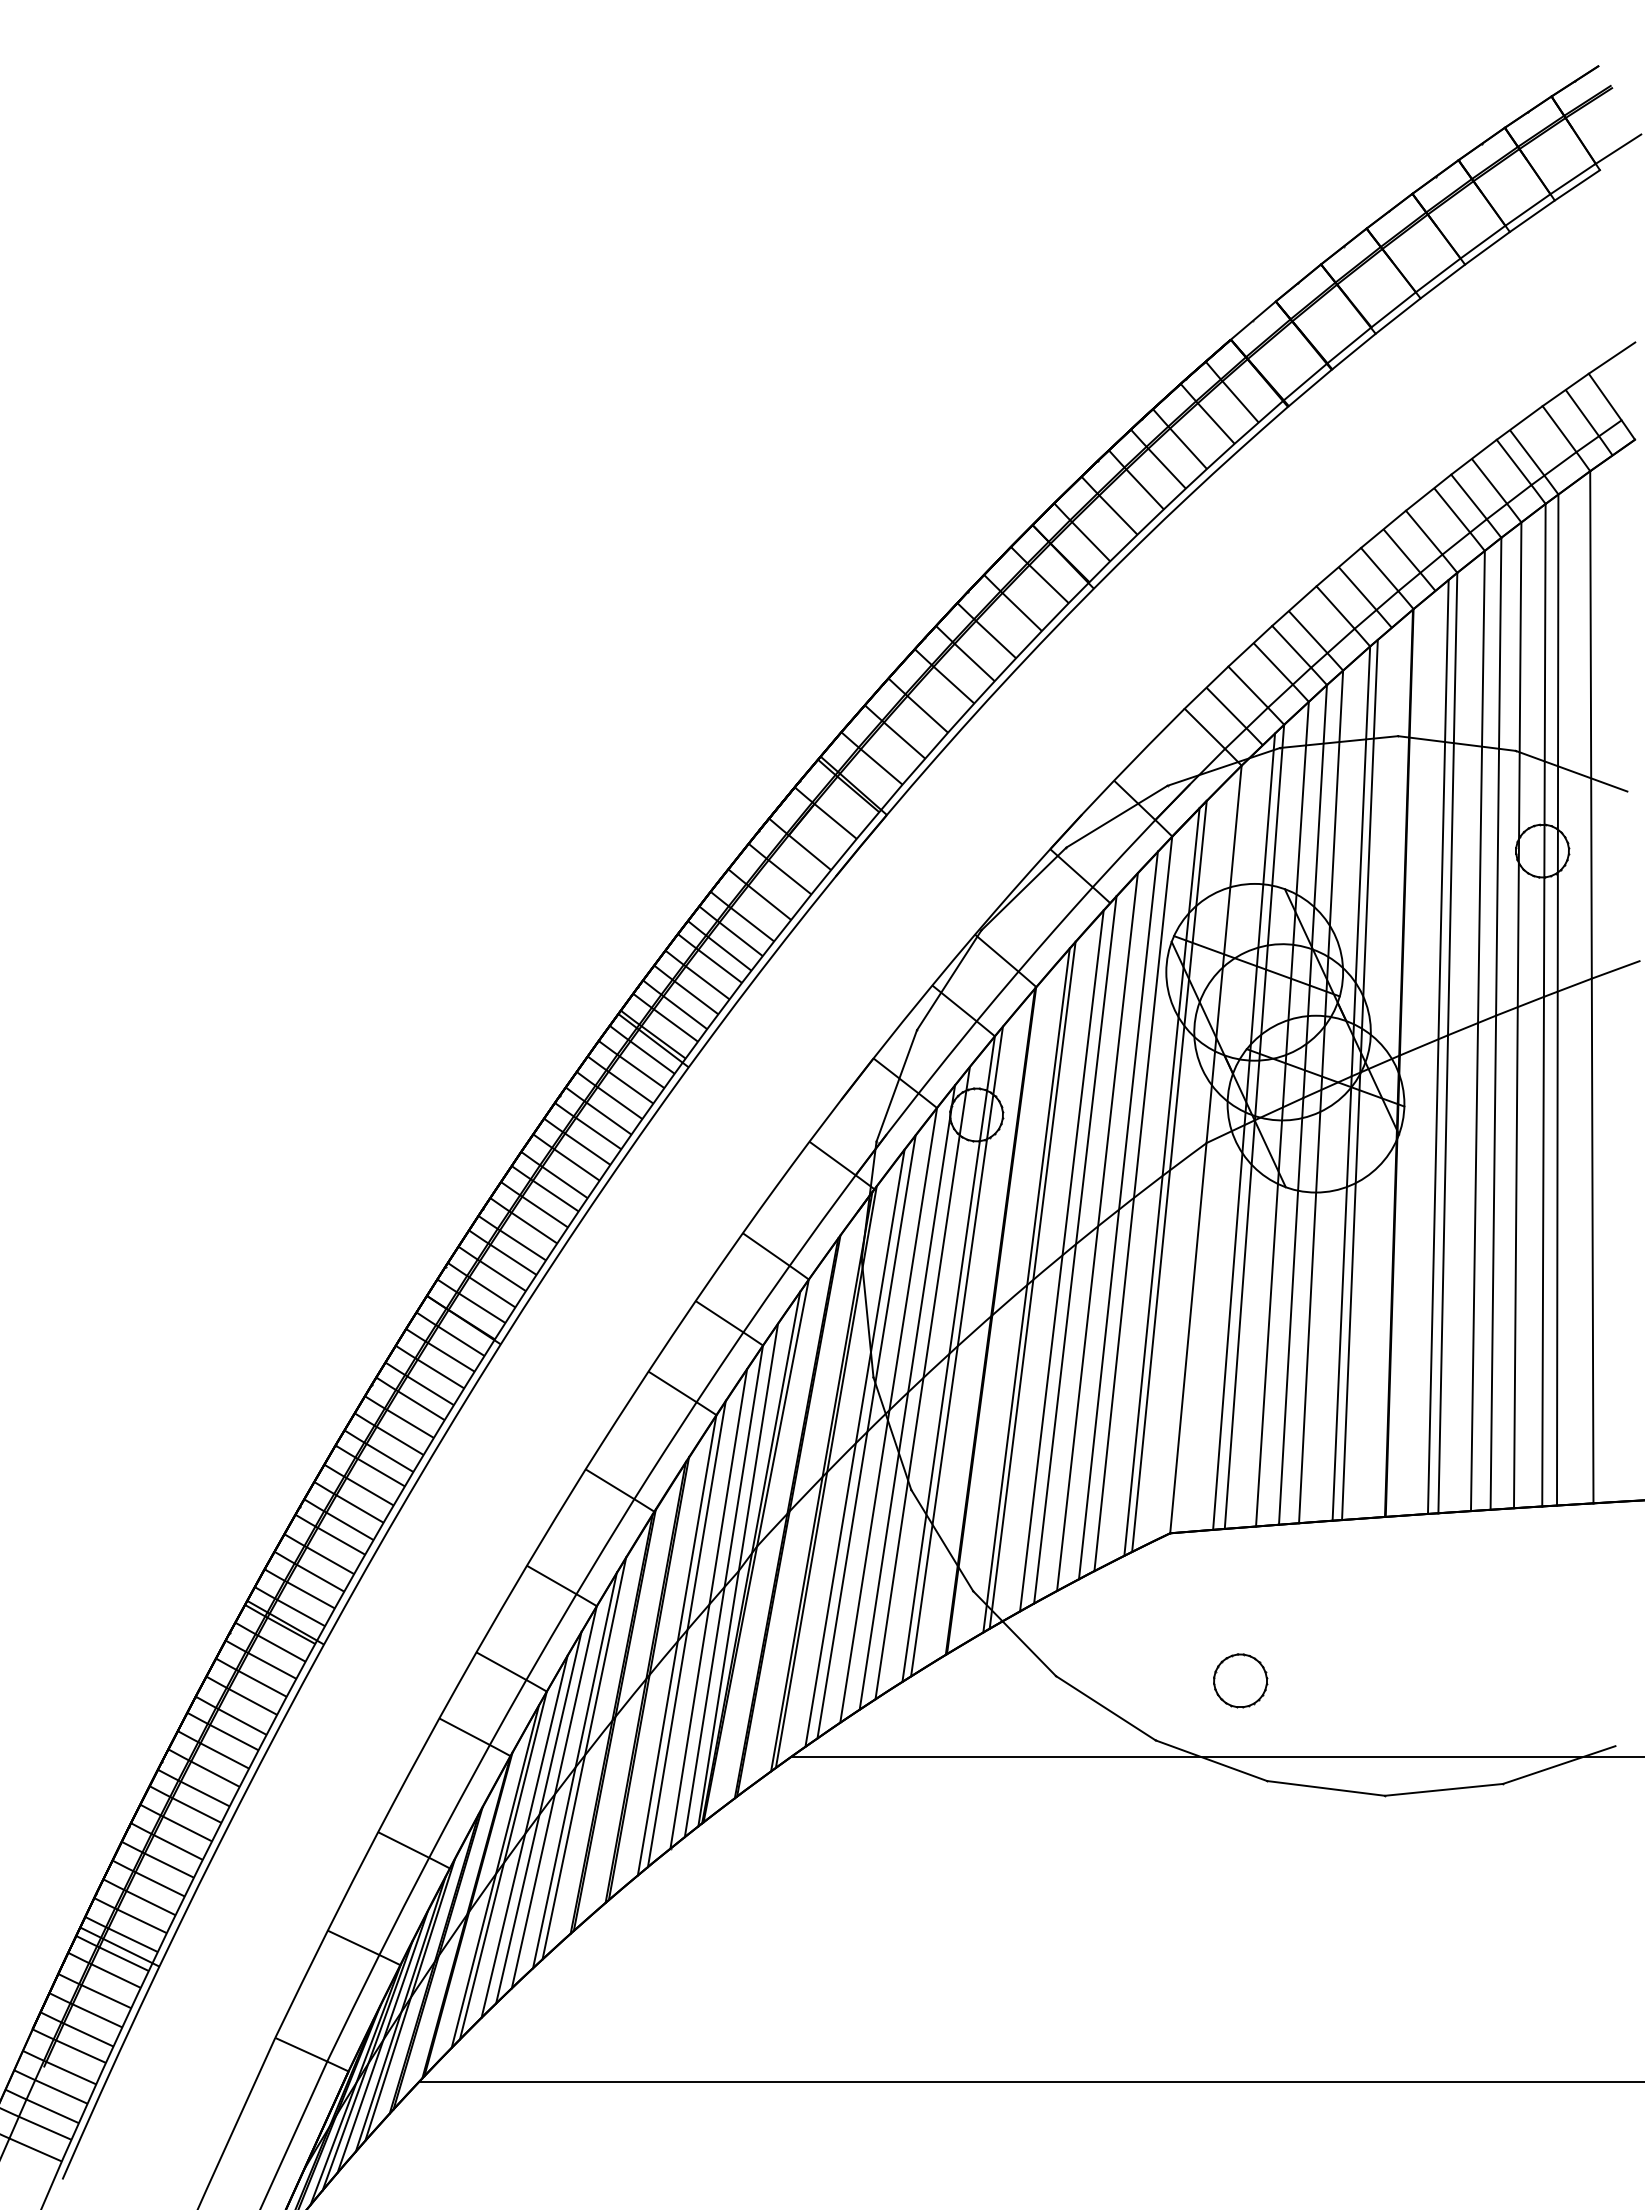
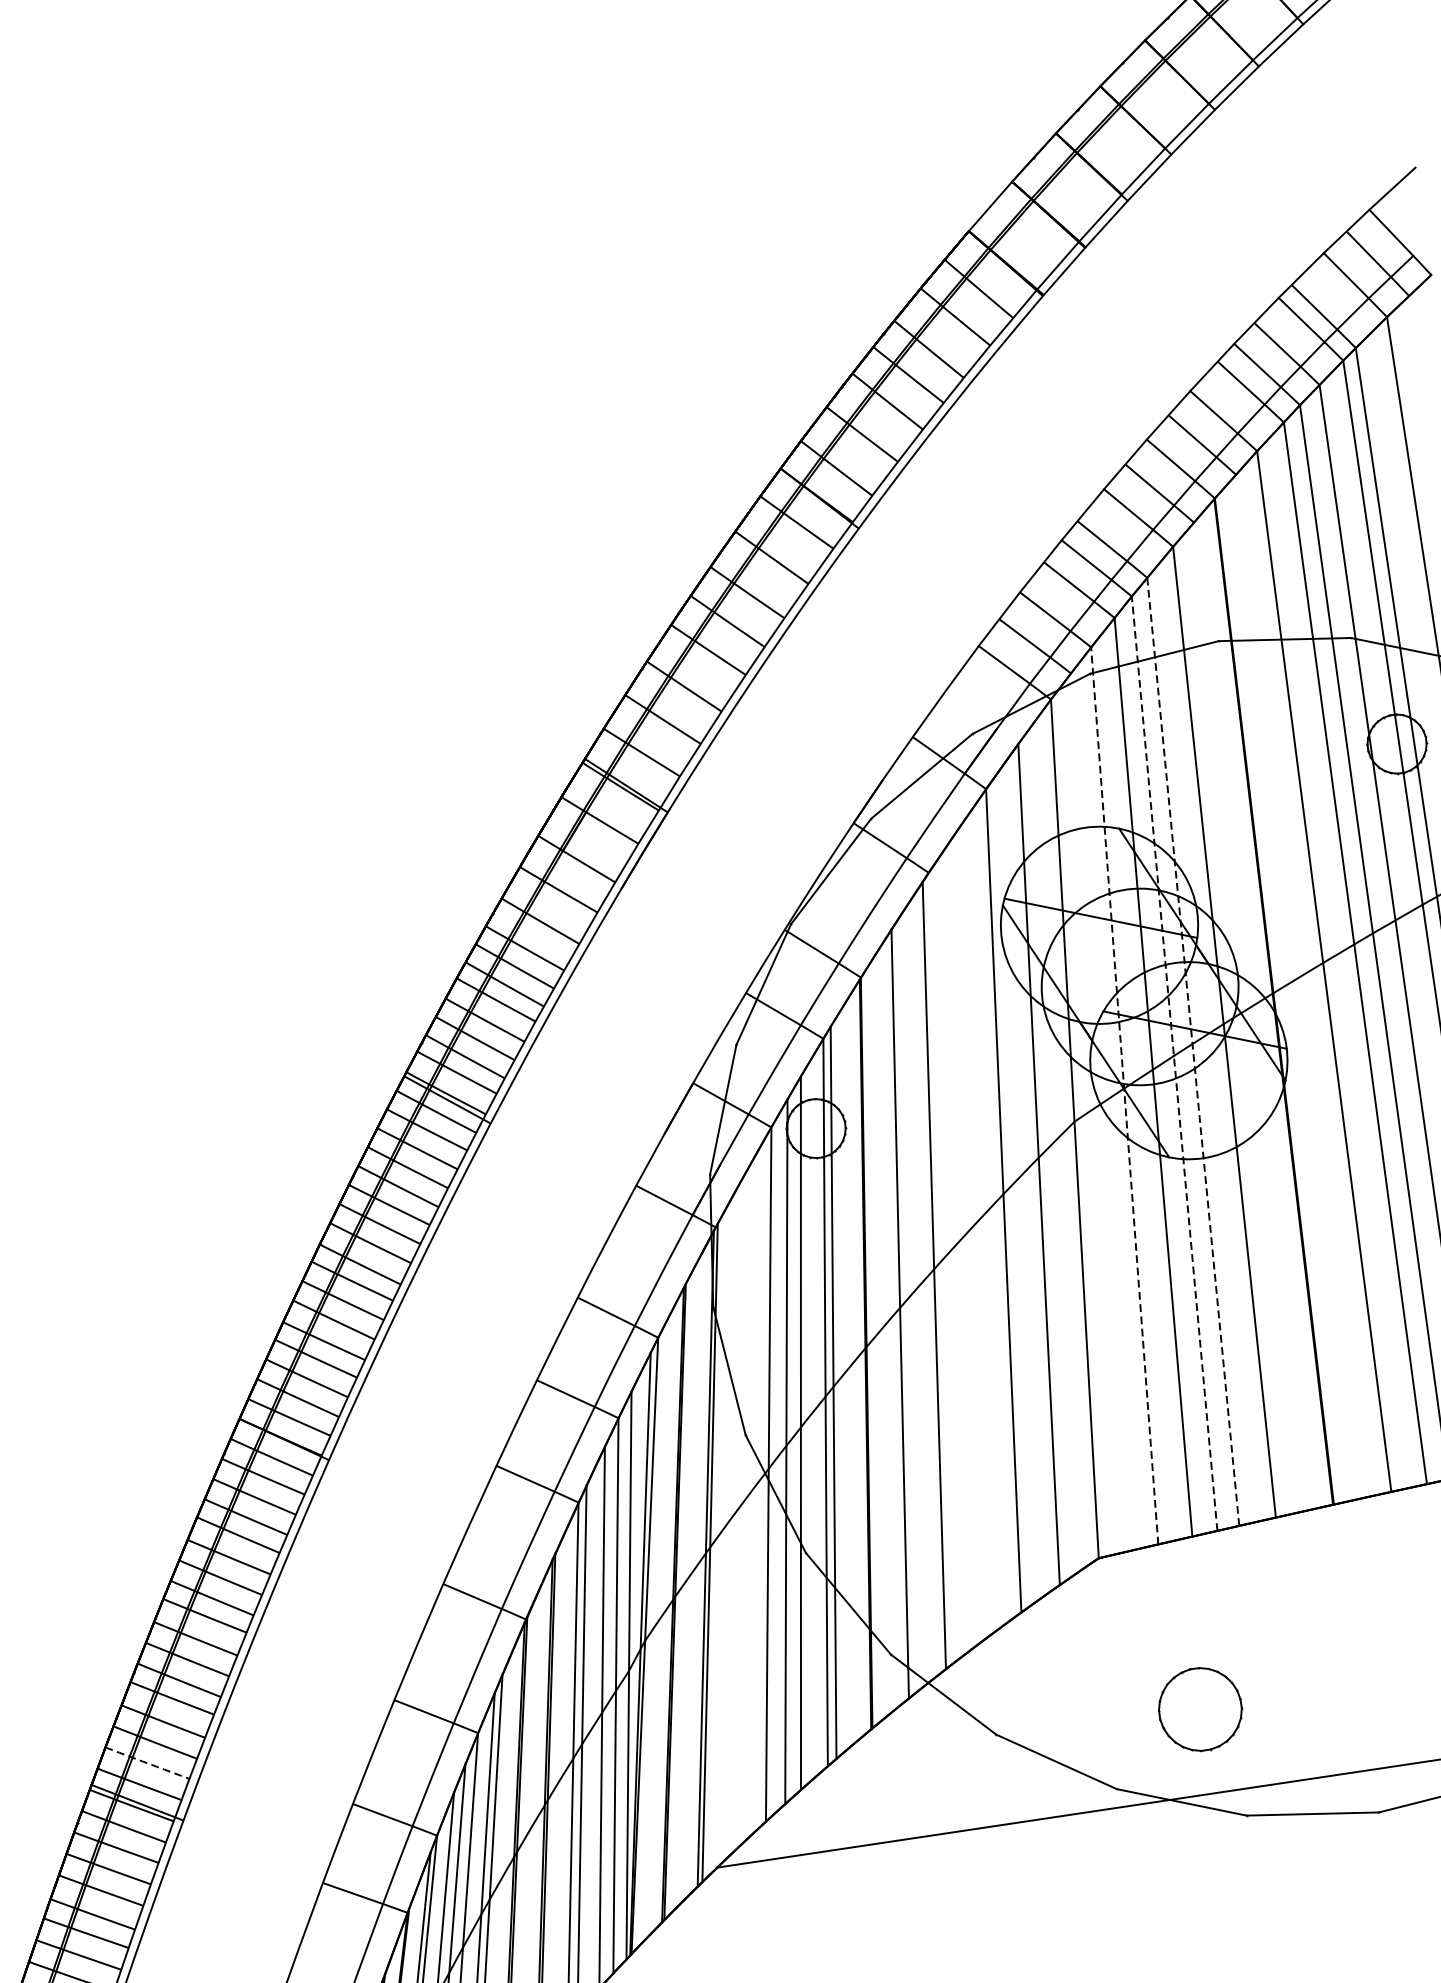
line: (1437, 1047) -> (1313, 978), removed
line: (1359, 1079) -> (1232, 1026), removed
line: (1321, 1096) -> (1193, 1051), solid -> dashed
line: (1302, 1104) -> (1174, 1063), solid -> dashed
line: (1254, 1126) -> (1124, 1095), solid -> dashed
line: (1244, 1131) -> (1114, 1102), removed
line: (1161, 1181) -> (1031, 1171), removed
line: (1117, 1215) -> (988, 1216), removed
line: (1097, 1231) -> (968, 1237), removed
line: (1075, 1249) -> (947, 1260), removed
line: (1032, 1284) -> (905, 1306), removed
line: (866, 1436) -> (747, 1501), removed
line: (854, 1447) -> (736, 1515), removed
arc: (296, 1587) -> (143, 1762), solid -> dashed
part: (1240, 1680) -> (1200, 1709), size x1.4

